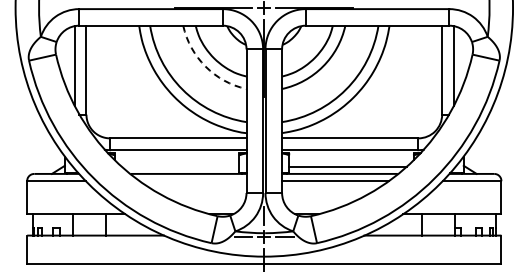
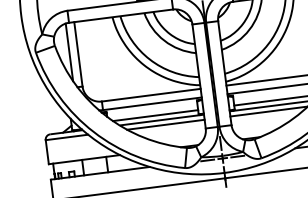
arc: (205, 66) -> (164, 40), dashed -> solid
line: (180, 166) -> (155, 115), added
line: (192, 181) -> (165, 125), added

